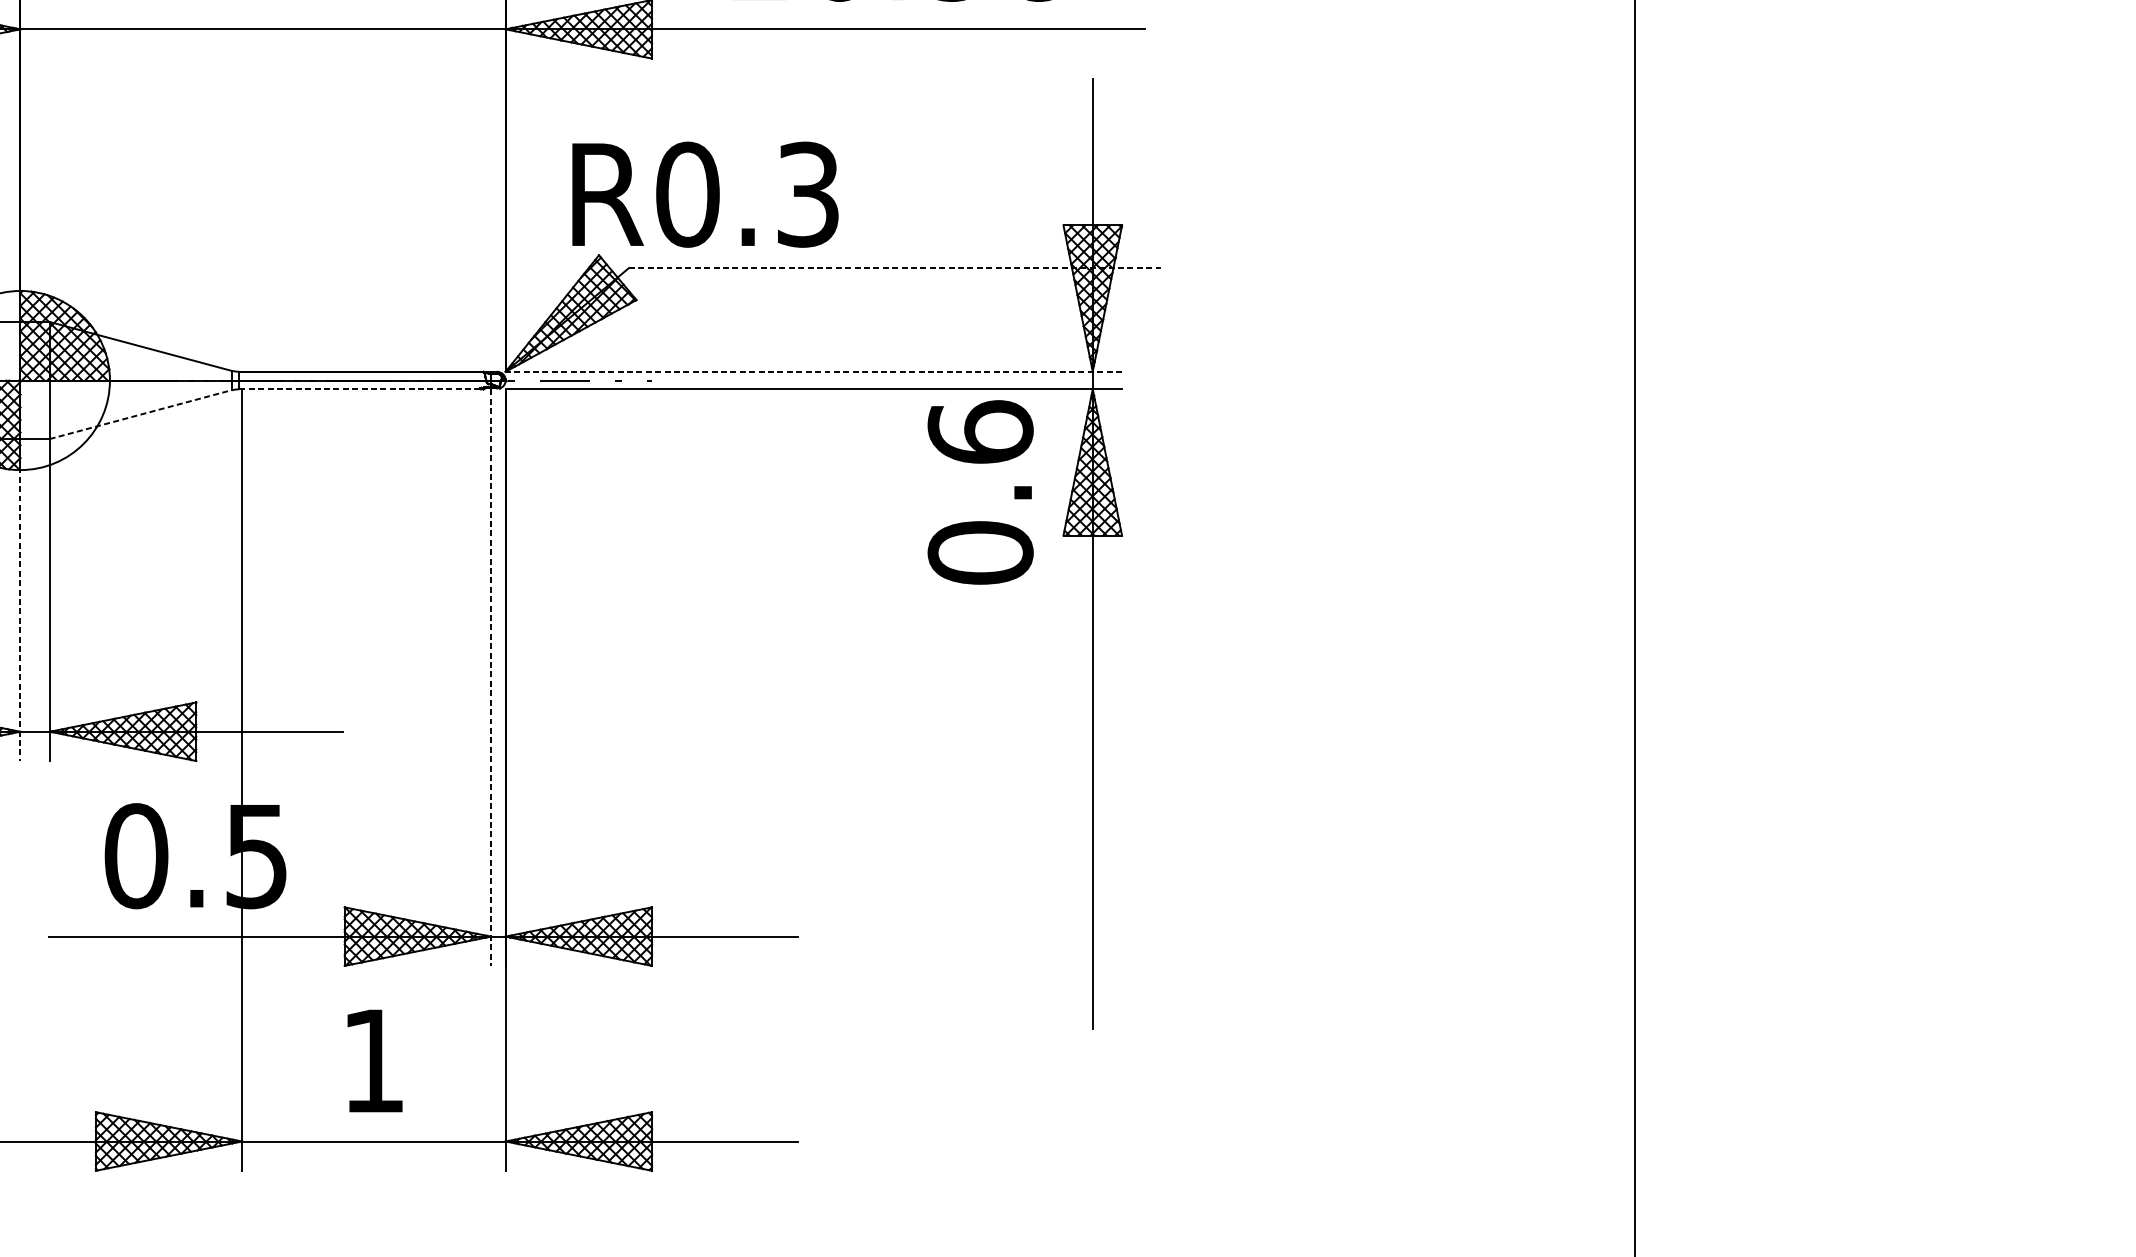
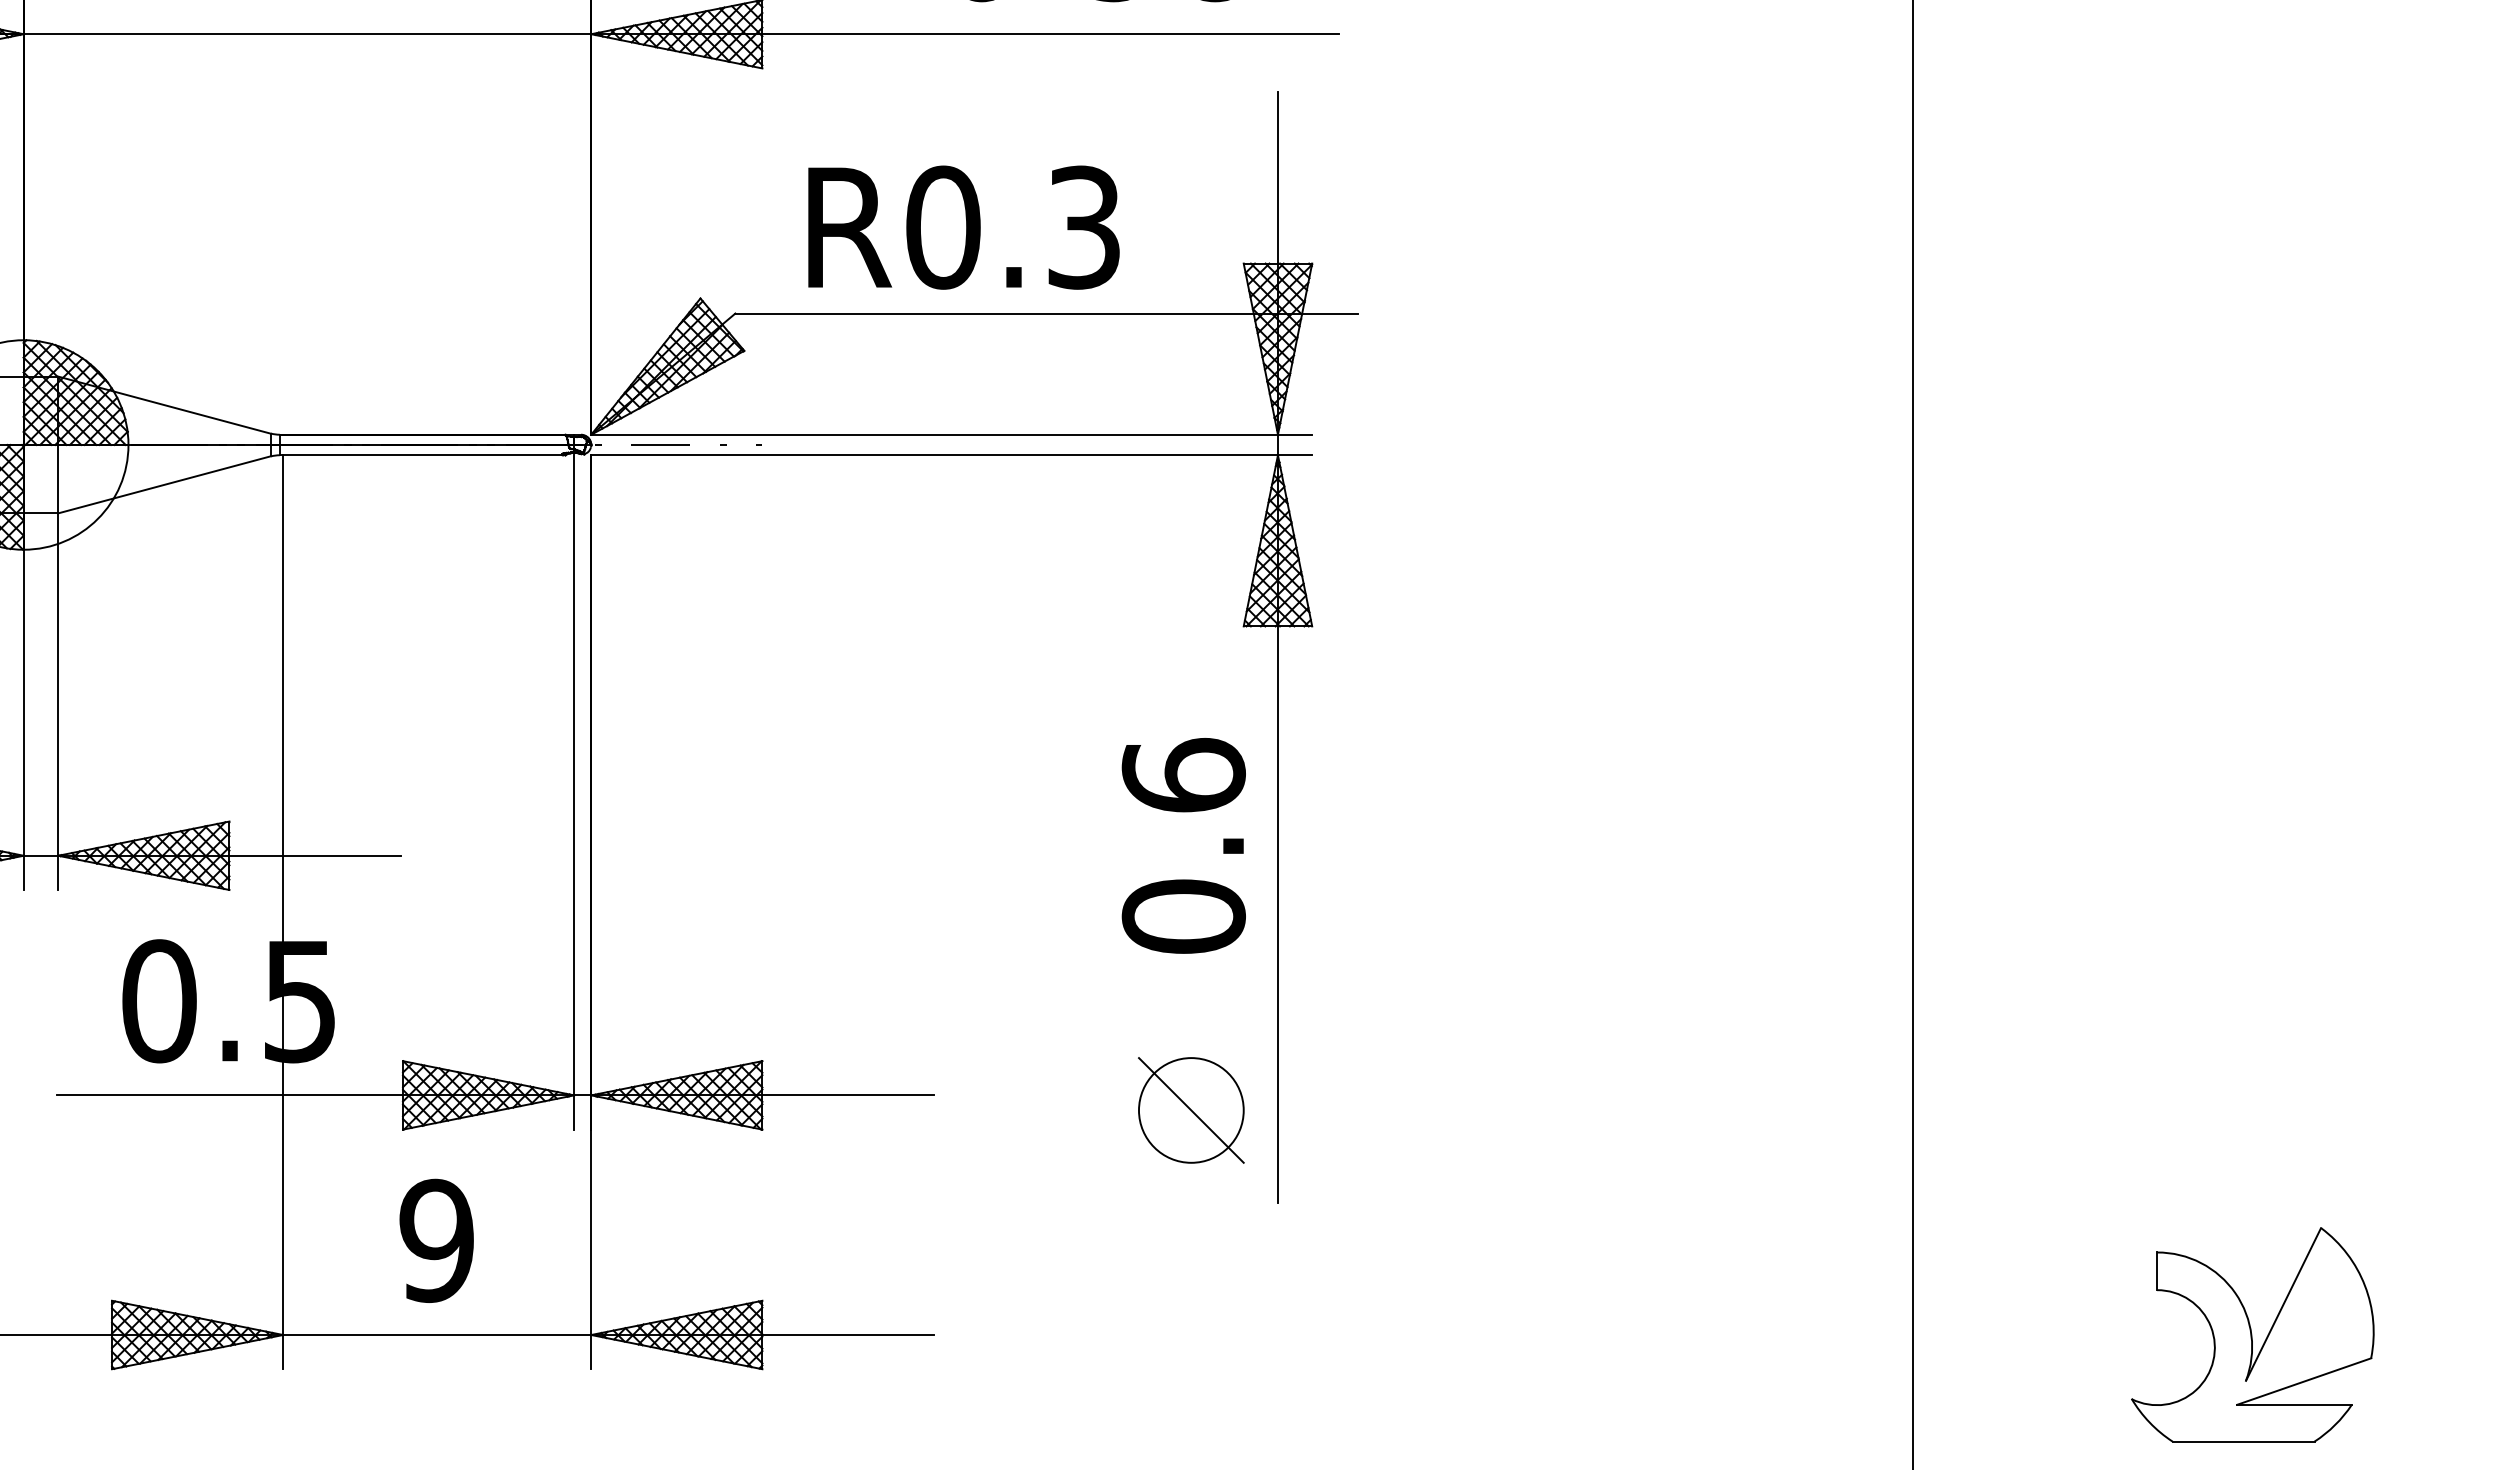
text: (705, 194) -> (963, 227), moved
line: (895, 268) -> (1047, 313), dashed -> solid
line: (813, 371) -> (951, 434), dashed -> solid
line: (361, 389) -> (422, 455), dashed -> solid
line: (140, 414) -> (164, 484), dashed -> solid
text: (980, 492) -> (1183, 845), moved
line: (20, 600) -> (23, 702), dashed -> solid
line: (491, 677) -> (574, 792), dashed -> solid
part: (1018, 949) -> (1191, 1110), added
text: (373, 1060) -> (436, 1240), 1 -> 9
part: (1925, 1141) -> (2252, 1334), added

